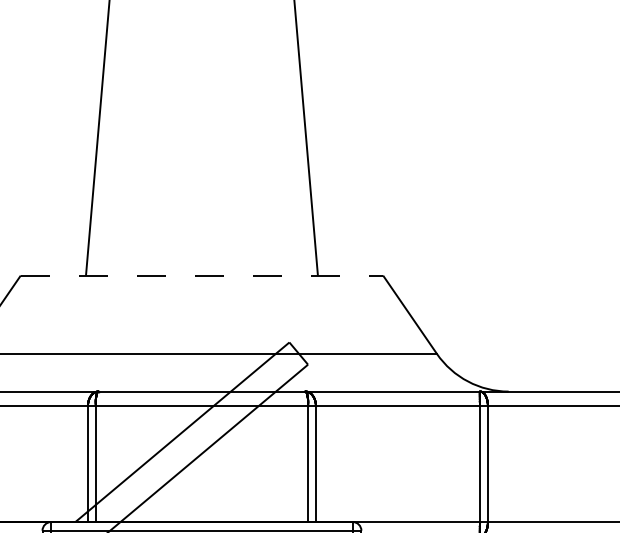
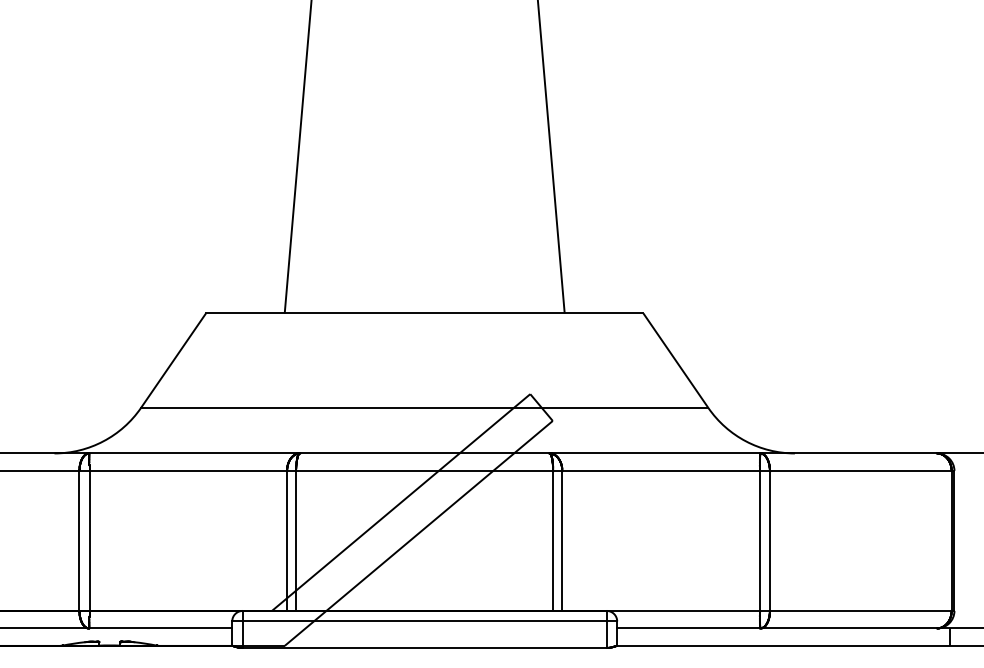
line: (201, 275) -> (424, 313), dashed -> solid

